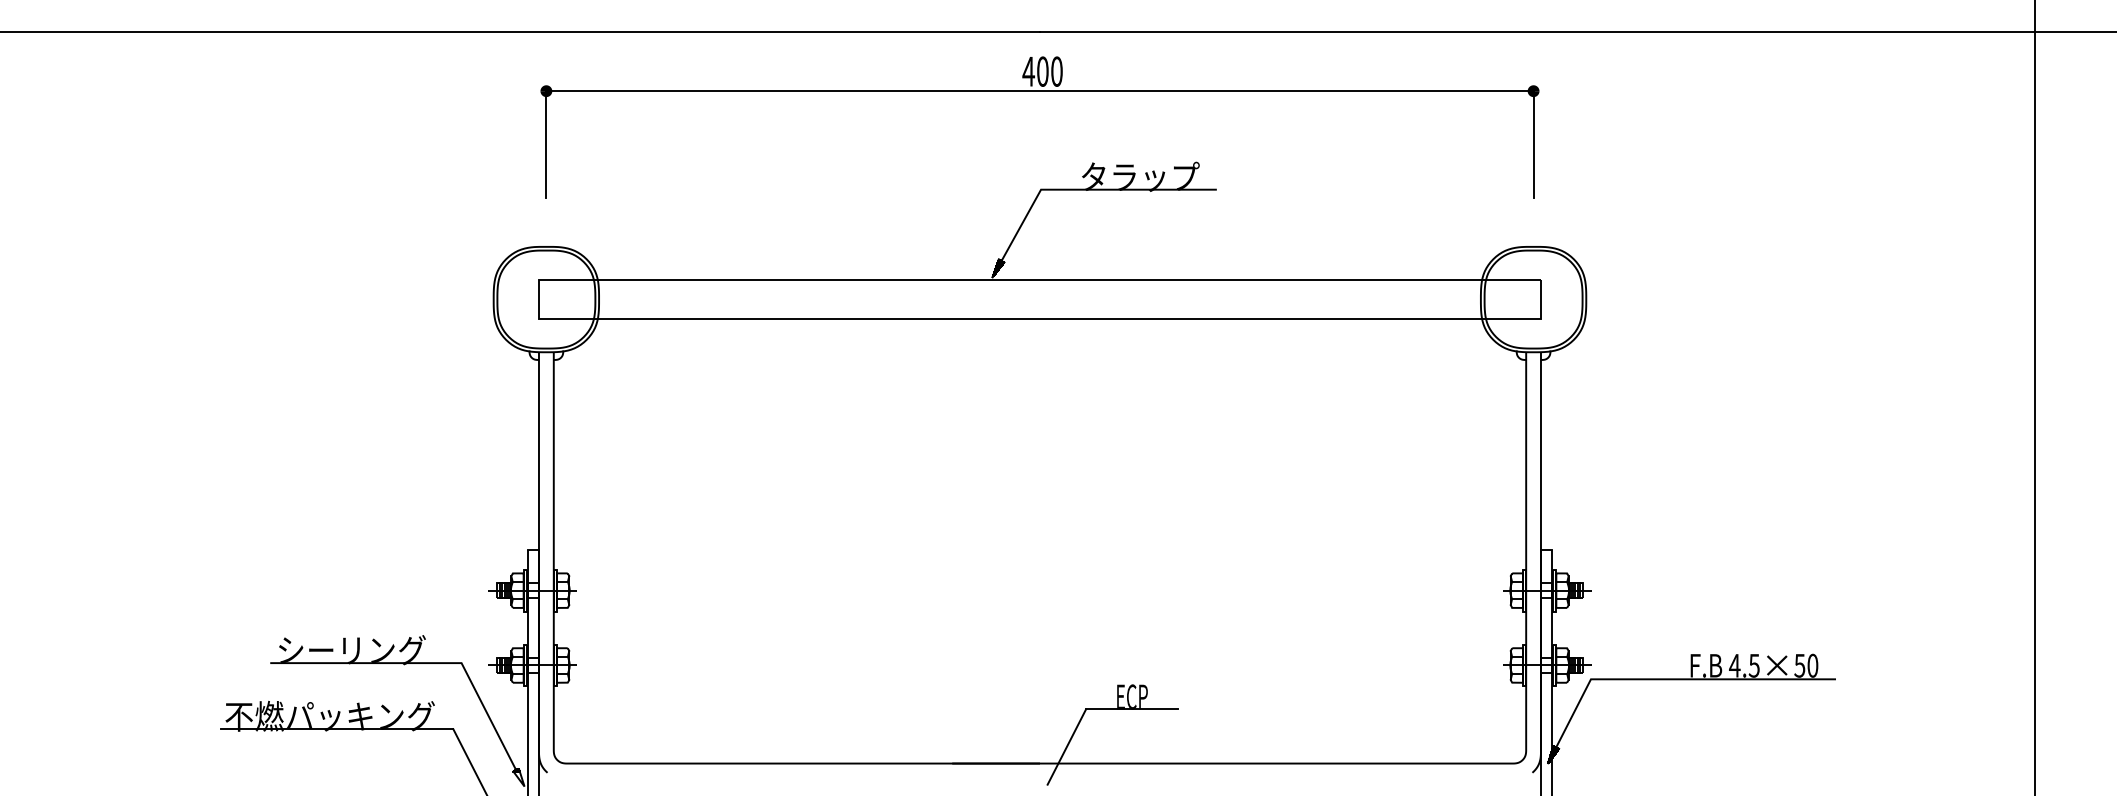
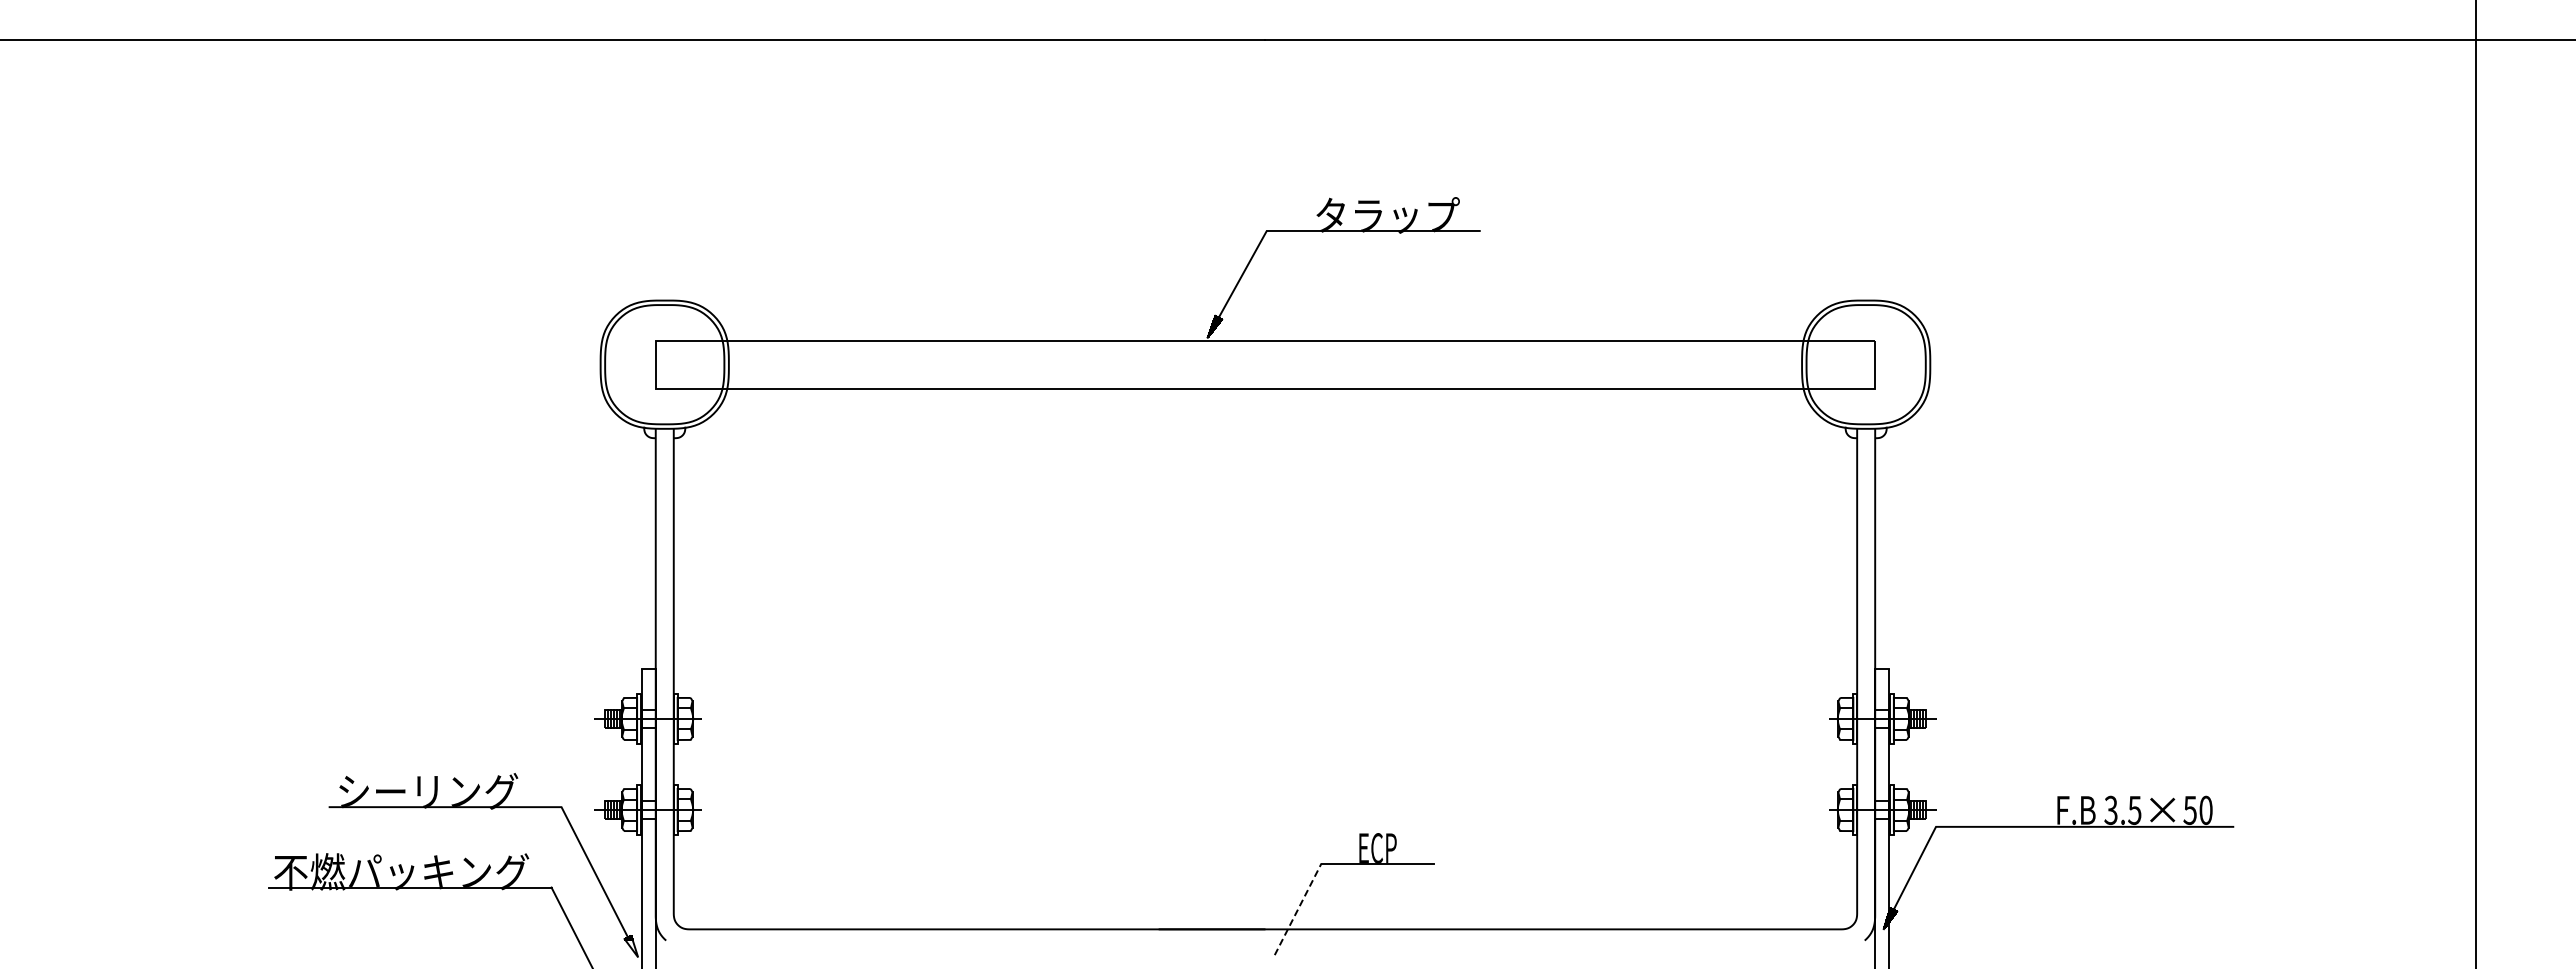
part: (1040, 91) -> (1265, 111), removed
text: (1735, 665) -> (2111, 809), 4.5 -> 3.5
line: (1067, 746) -> (1298, 908), solid -> dashed

